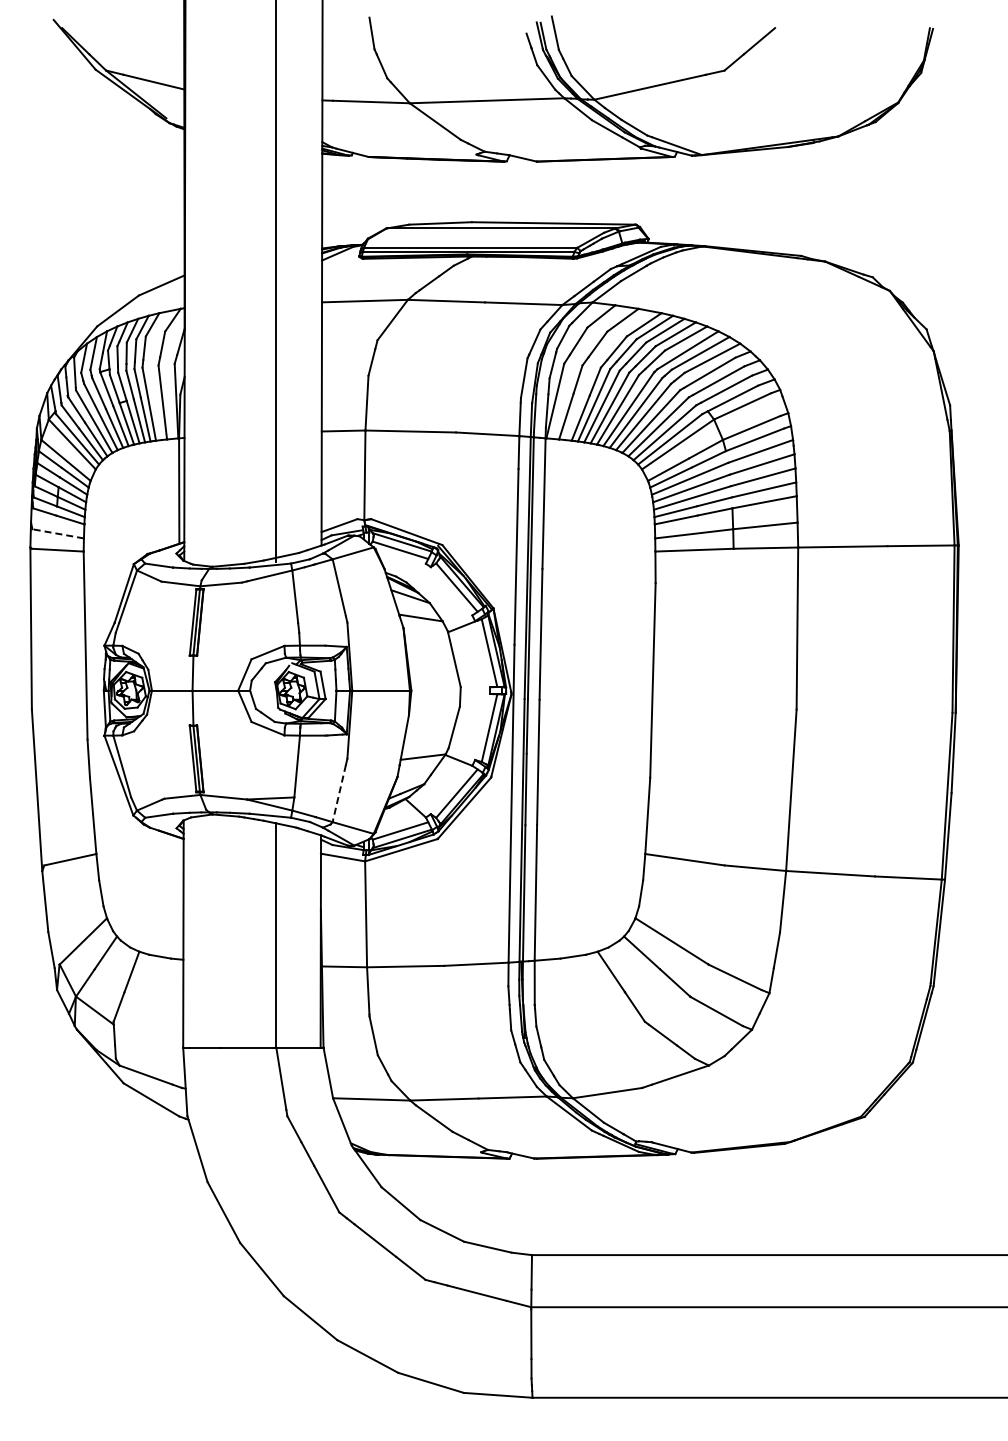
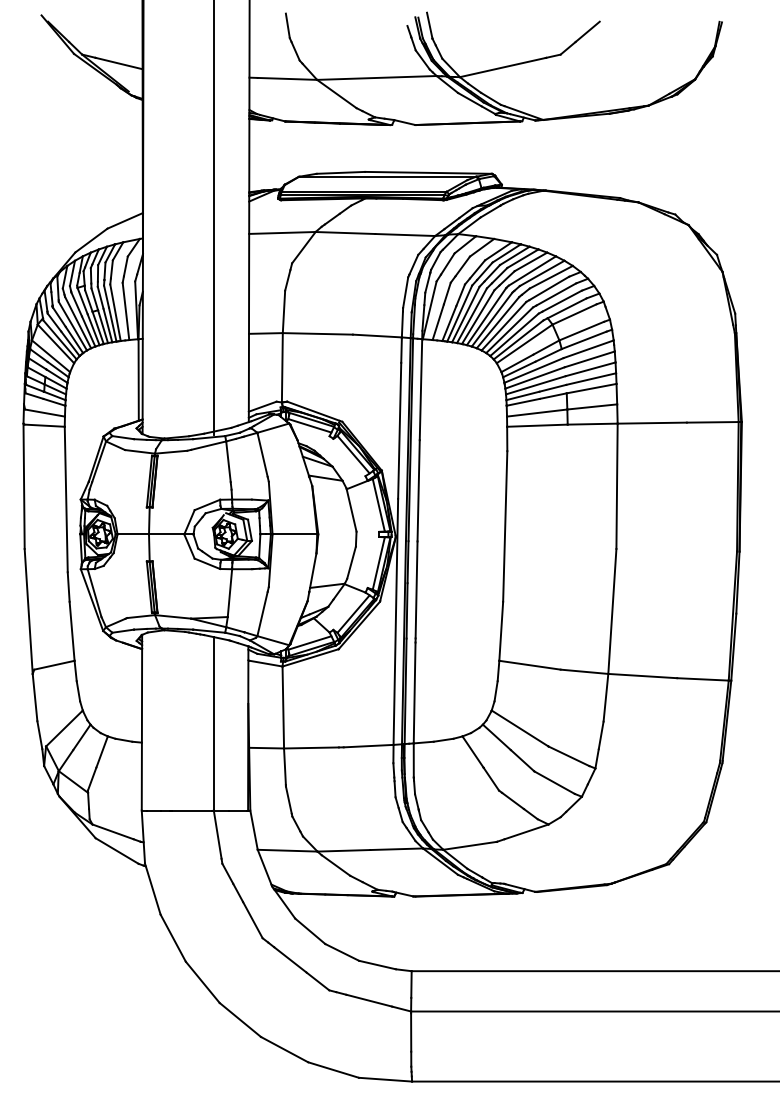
line: (57, 533) -> (44, 412), dashed -> solid
line: (339, 794) -> (262, 614), dashed -> solid

